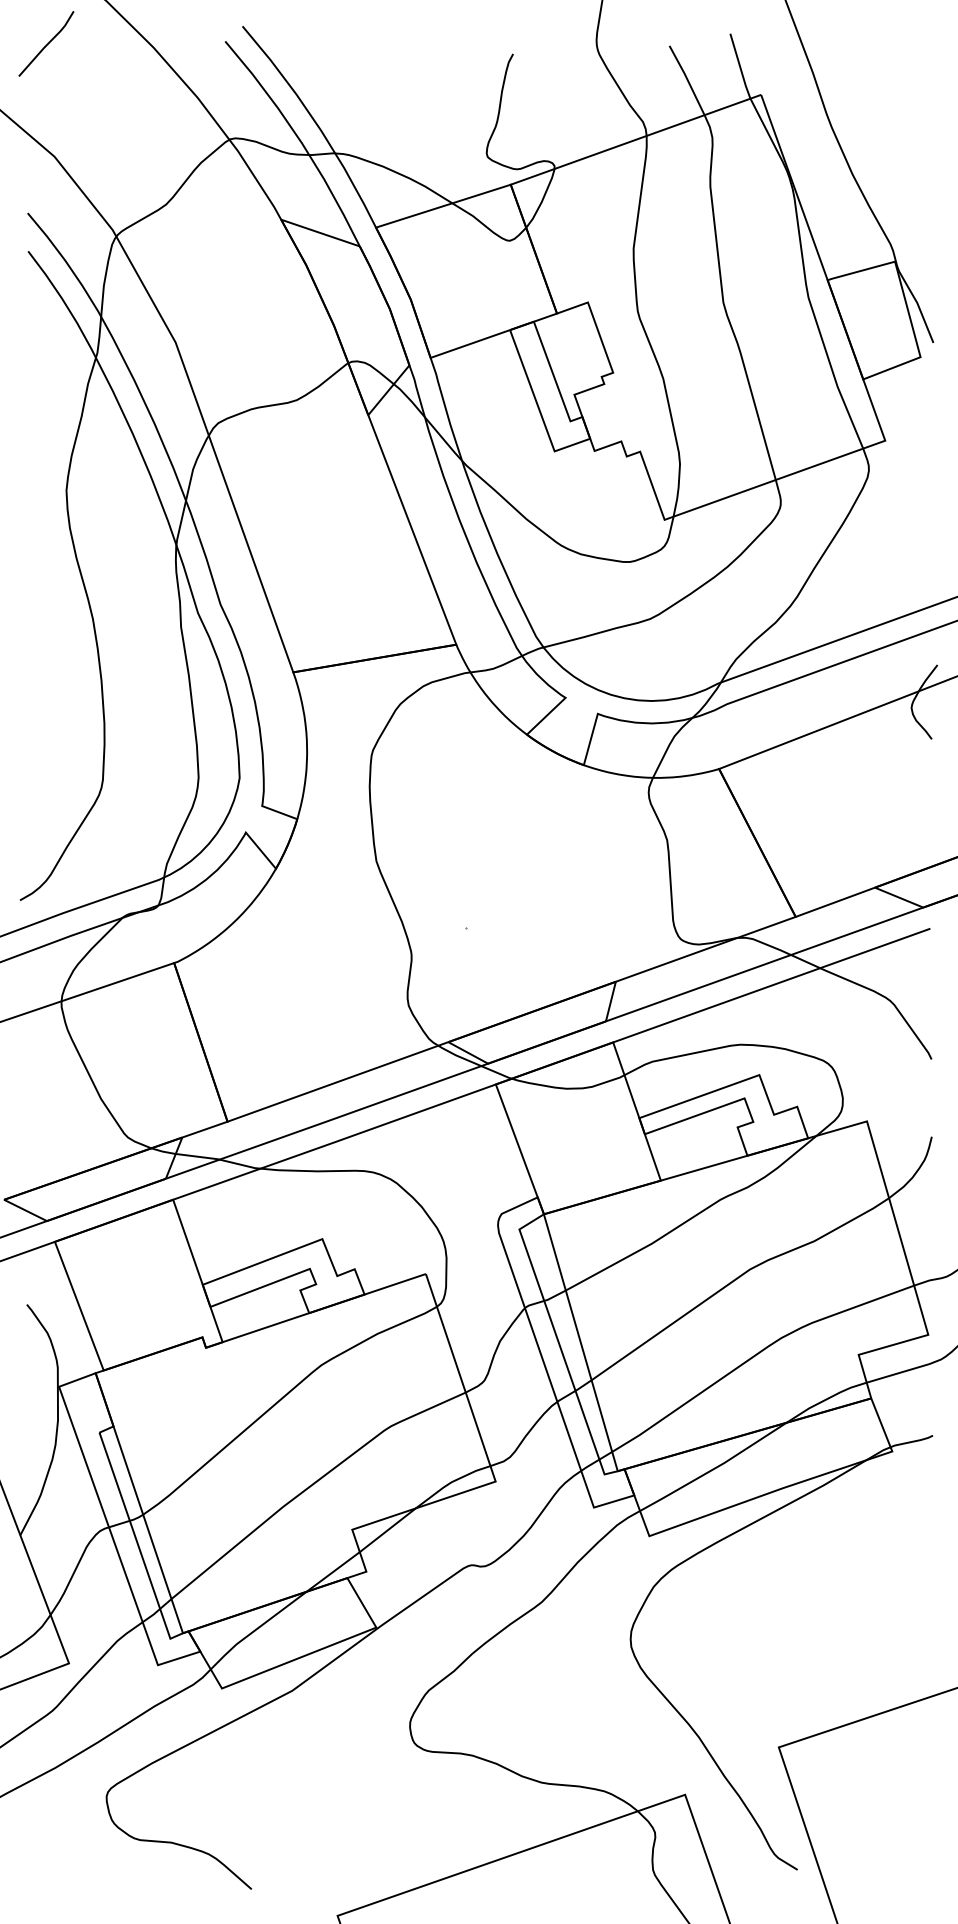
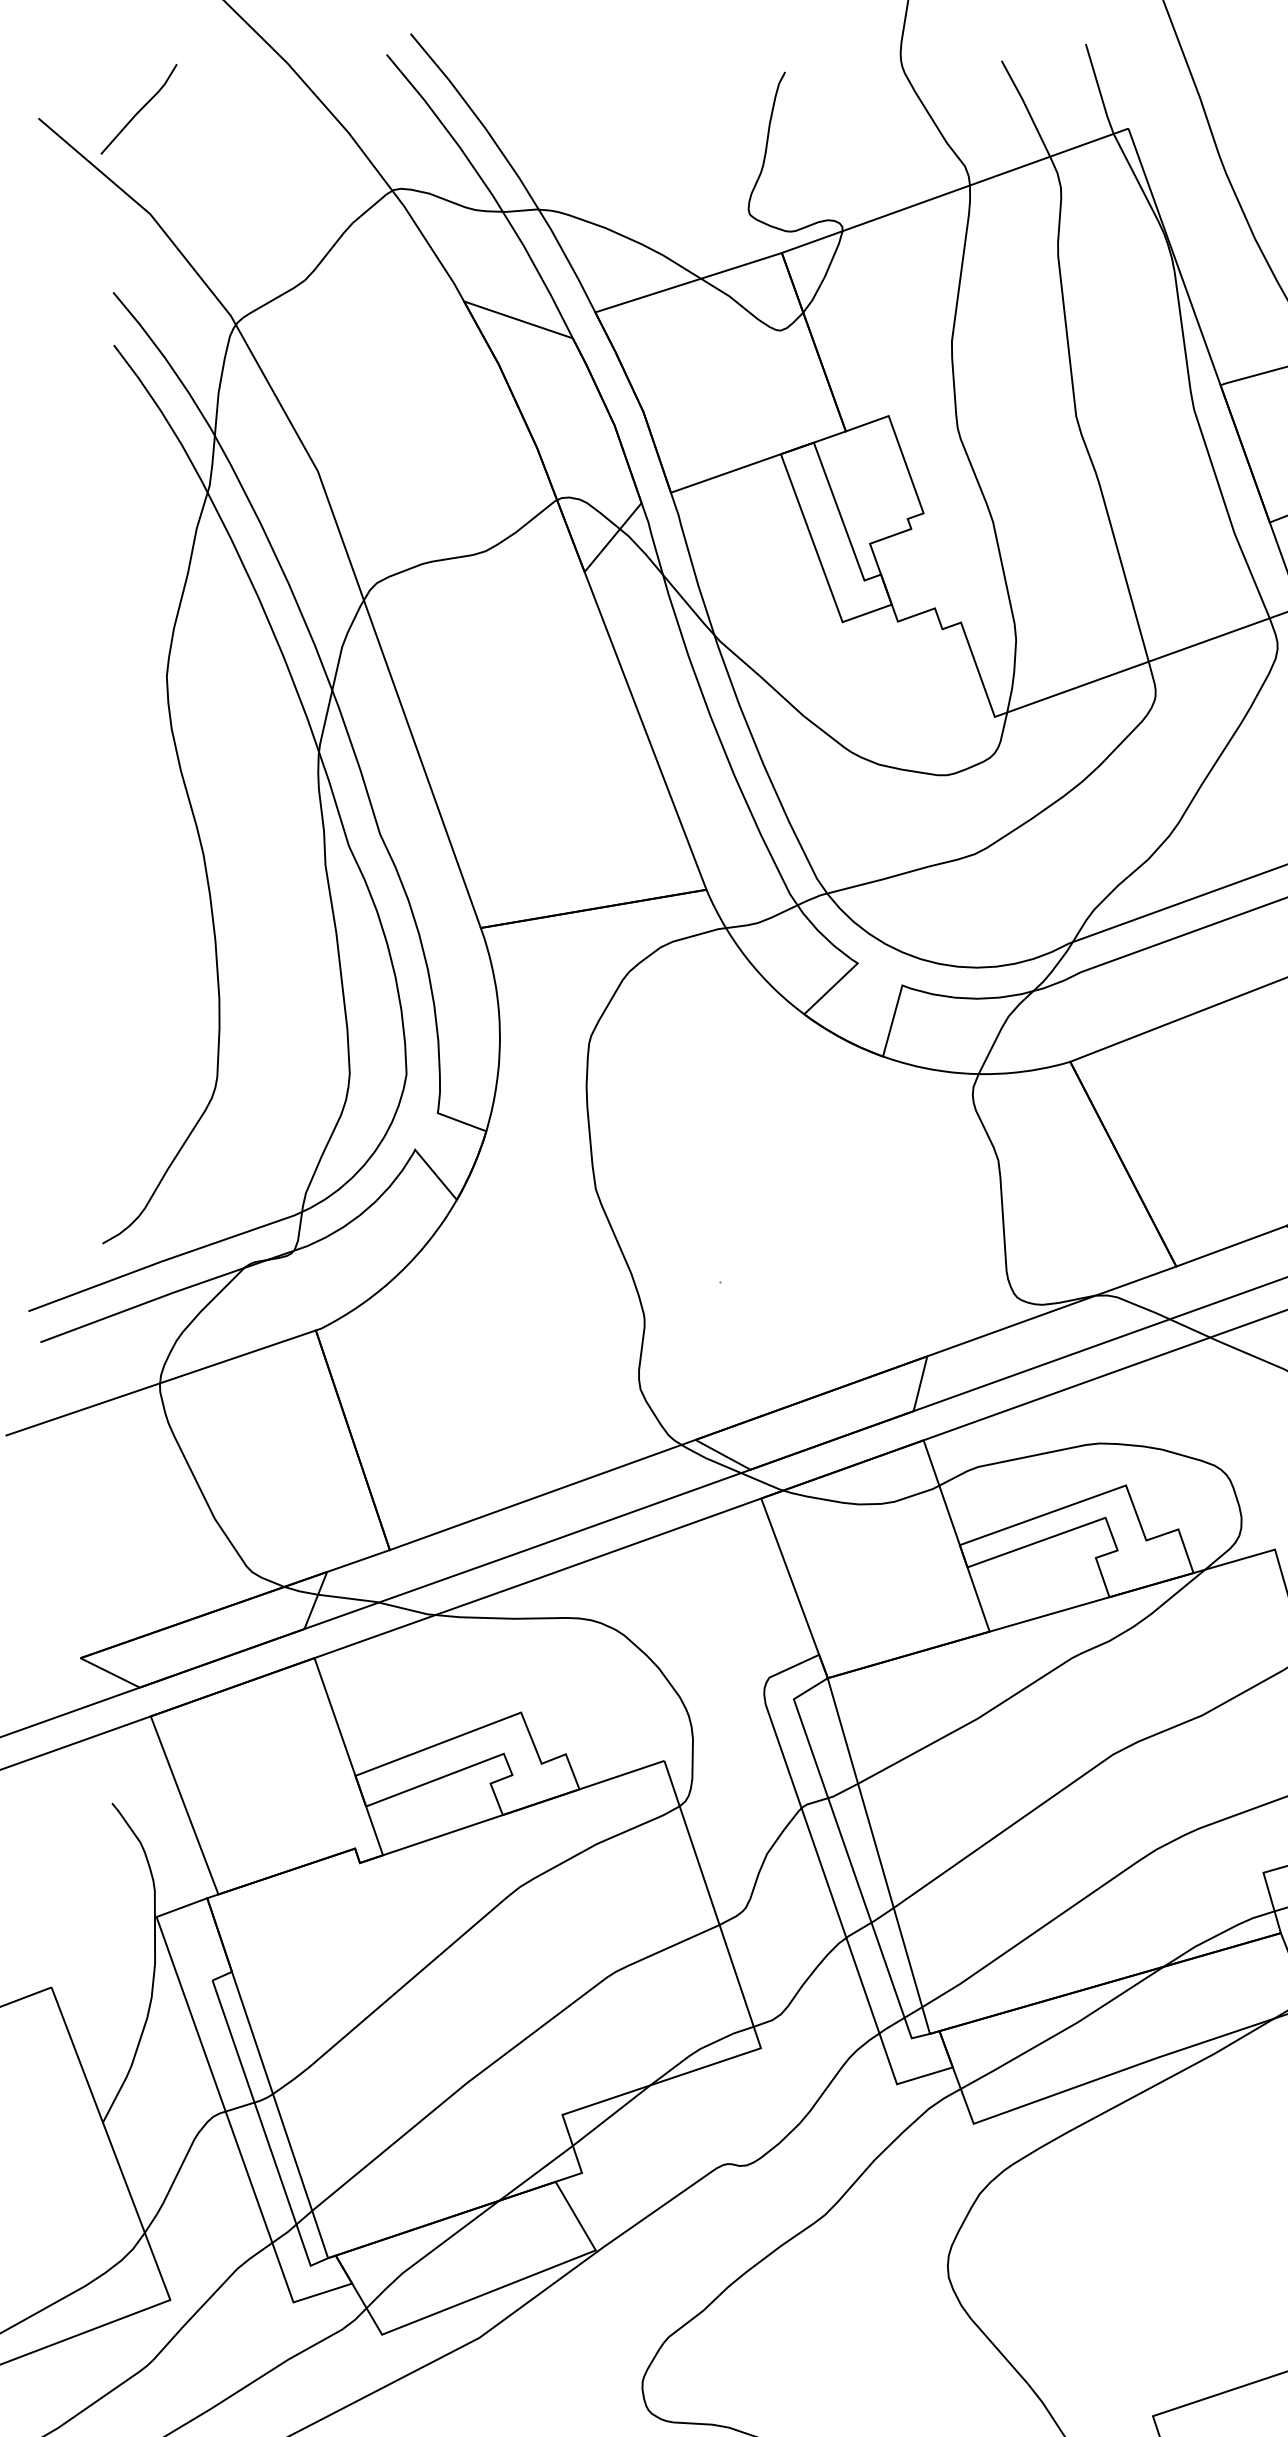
line: (47, 43) -> (140, 108), moved

